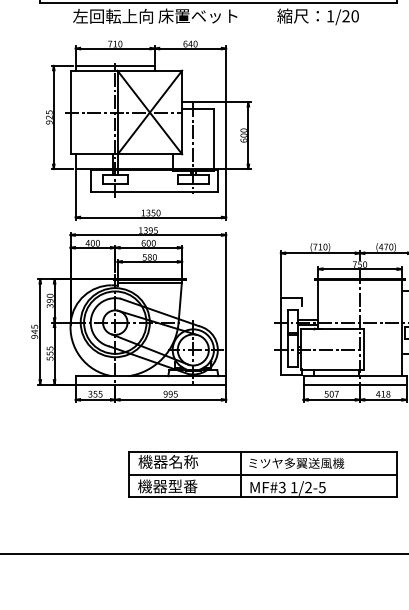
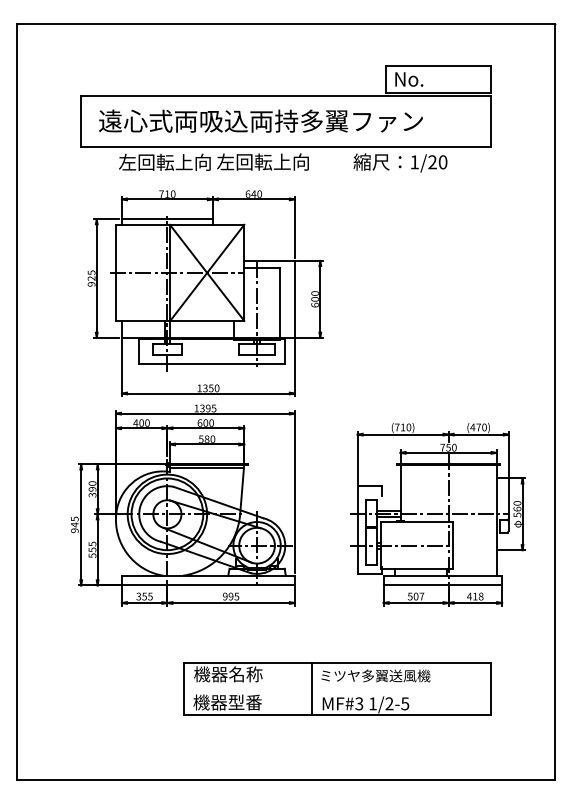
text: (198, 15) -> (262, 161), 床置ベット -> 左回転上向
line: (262, 475) -> (336, 689), removed

